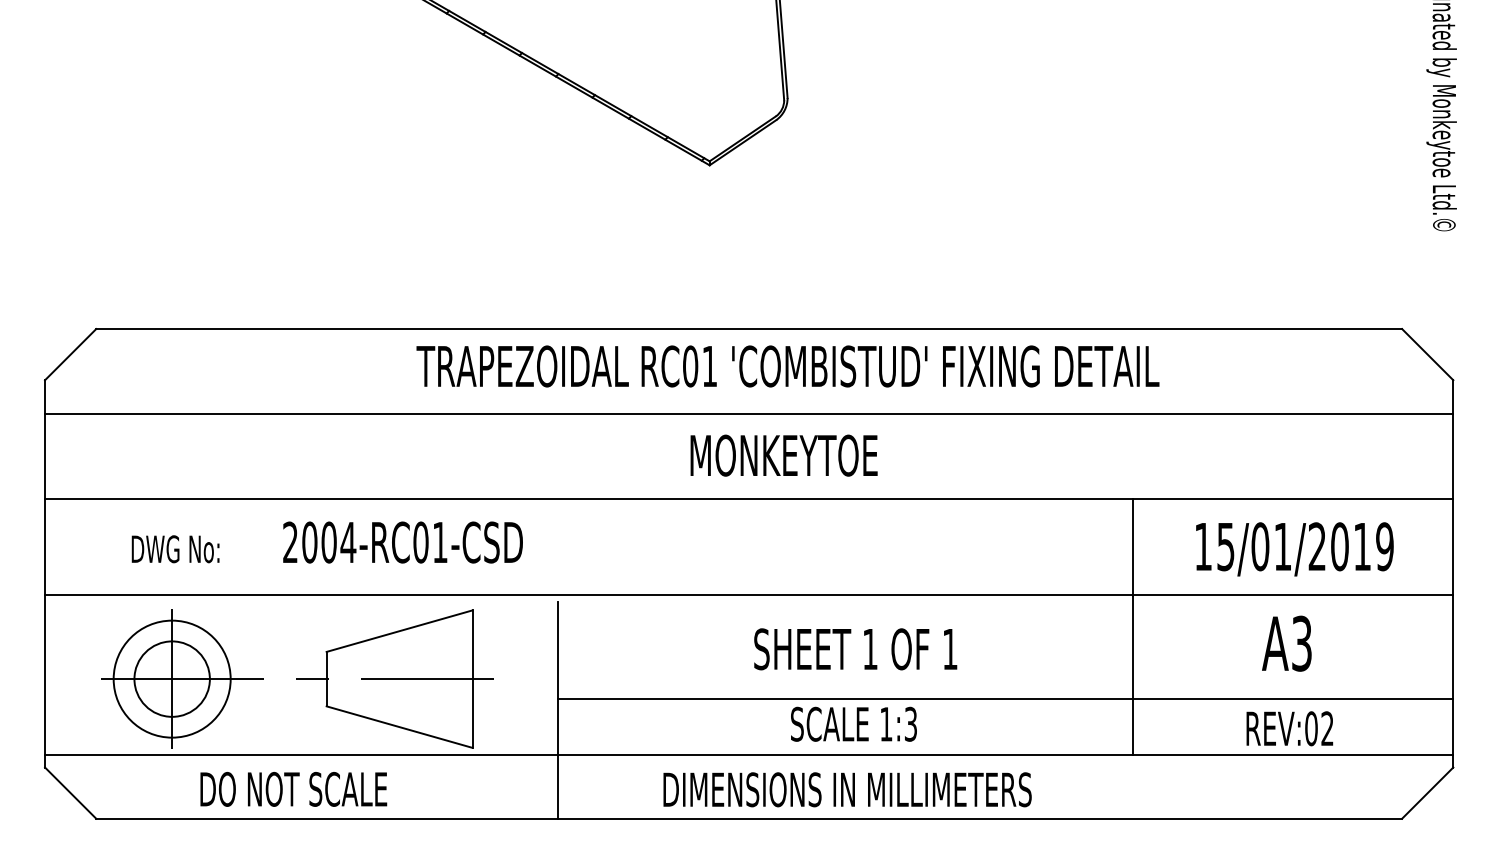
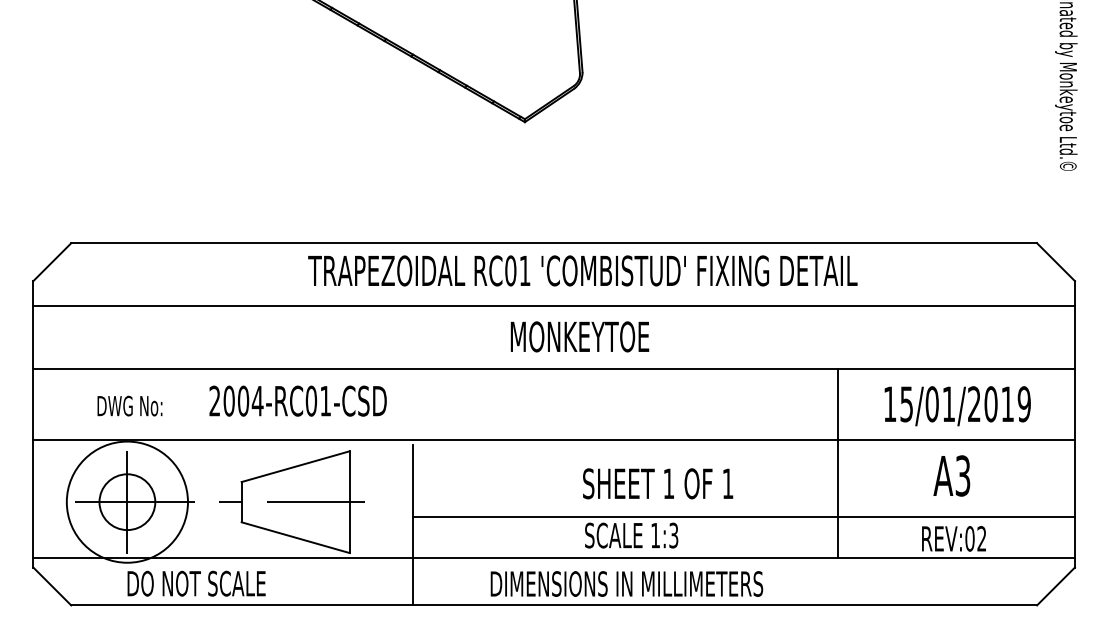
text: (855, 649) -> (657, 483), moved
circle: (171, 678) -> (126, 501), size x1.4
text: (293, 789) -> (196, 583), moved

